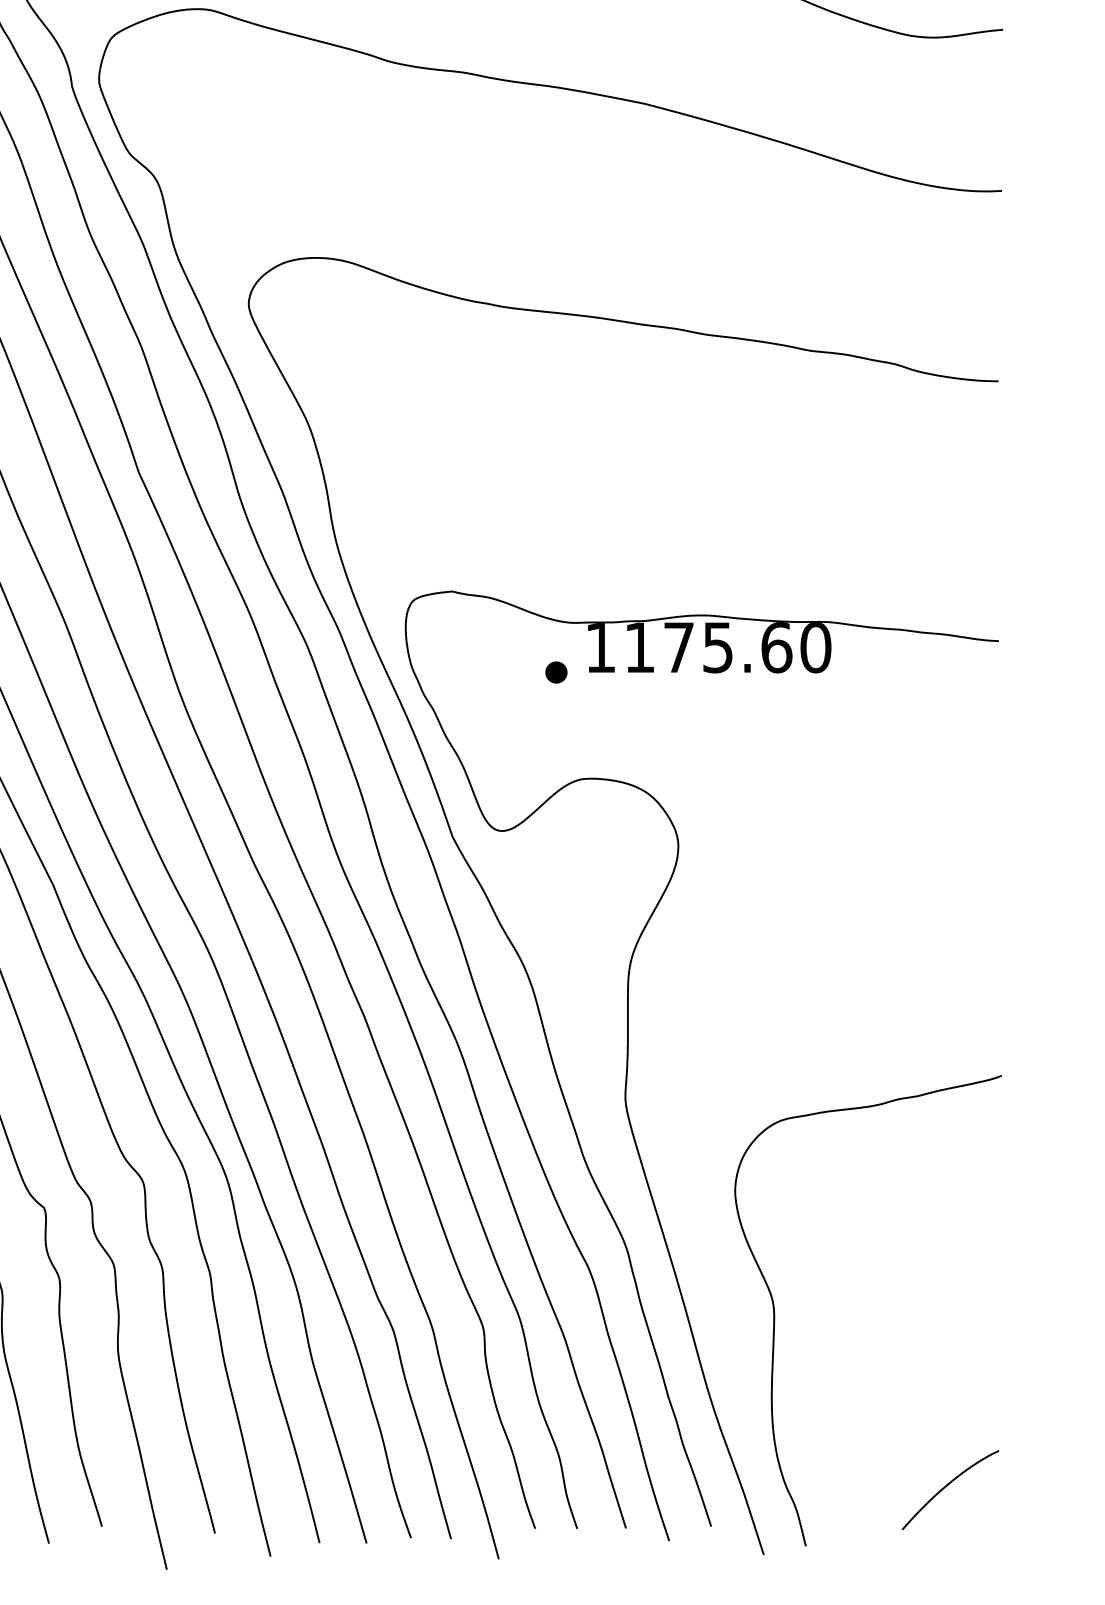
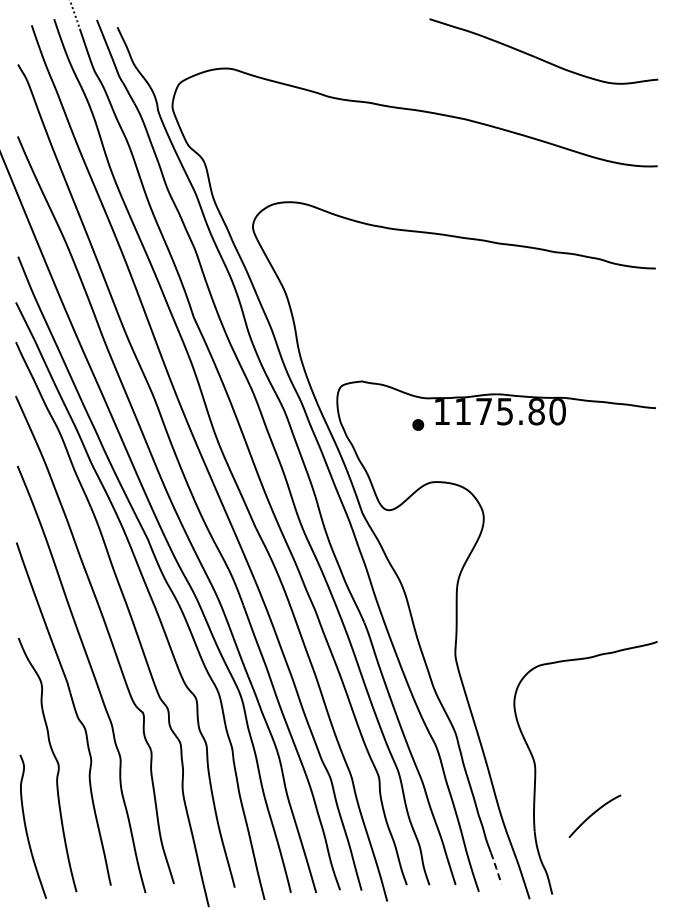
text: (776, 647) -> (536, 411), 1175.60 -> 1175.80
curve: (947, 1486) -> (593, 814), moved
line: (702, 1497) -> (496, 868), solid -> dashed

